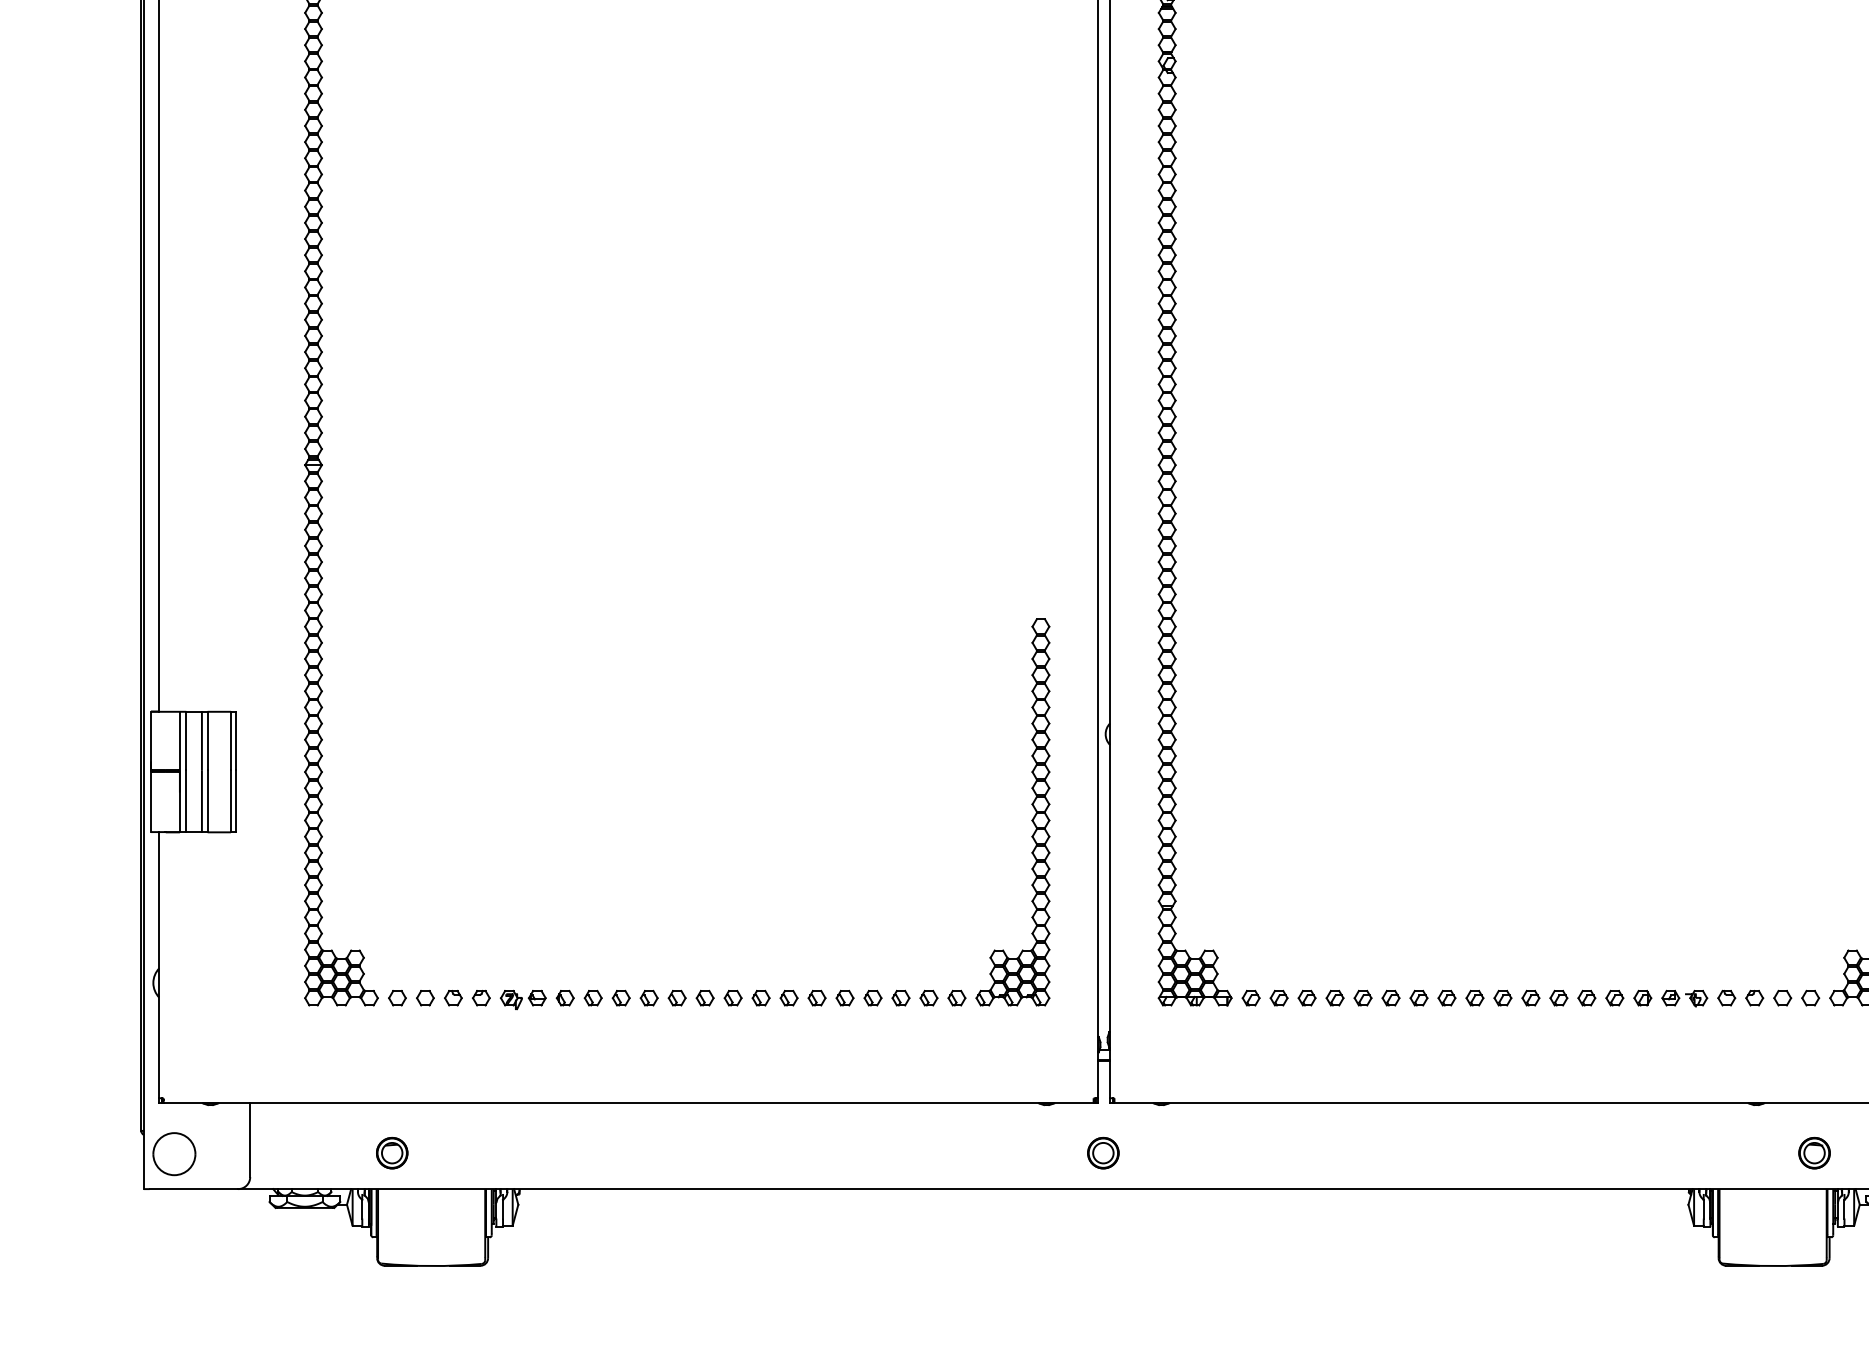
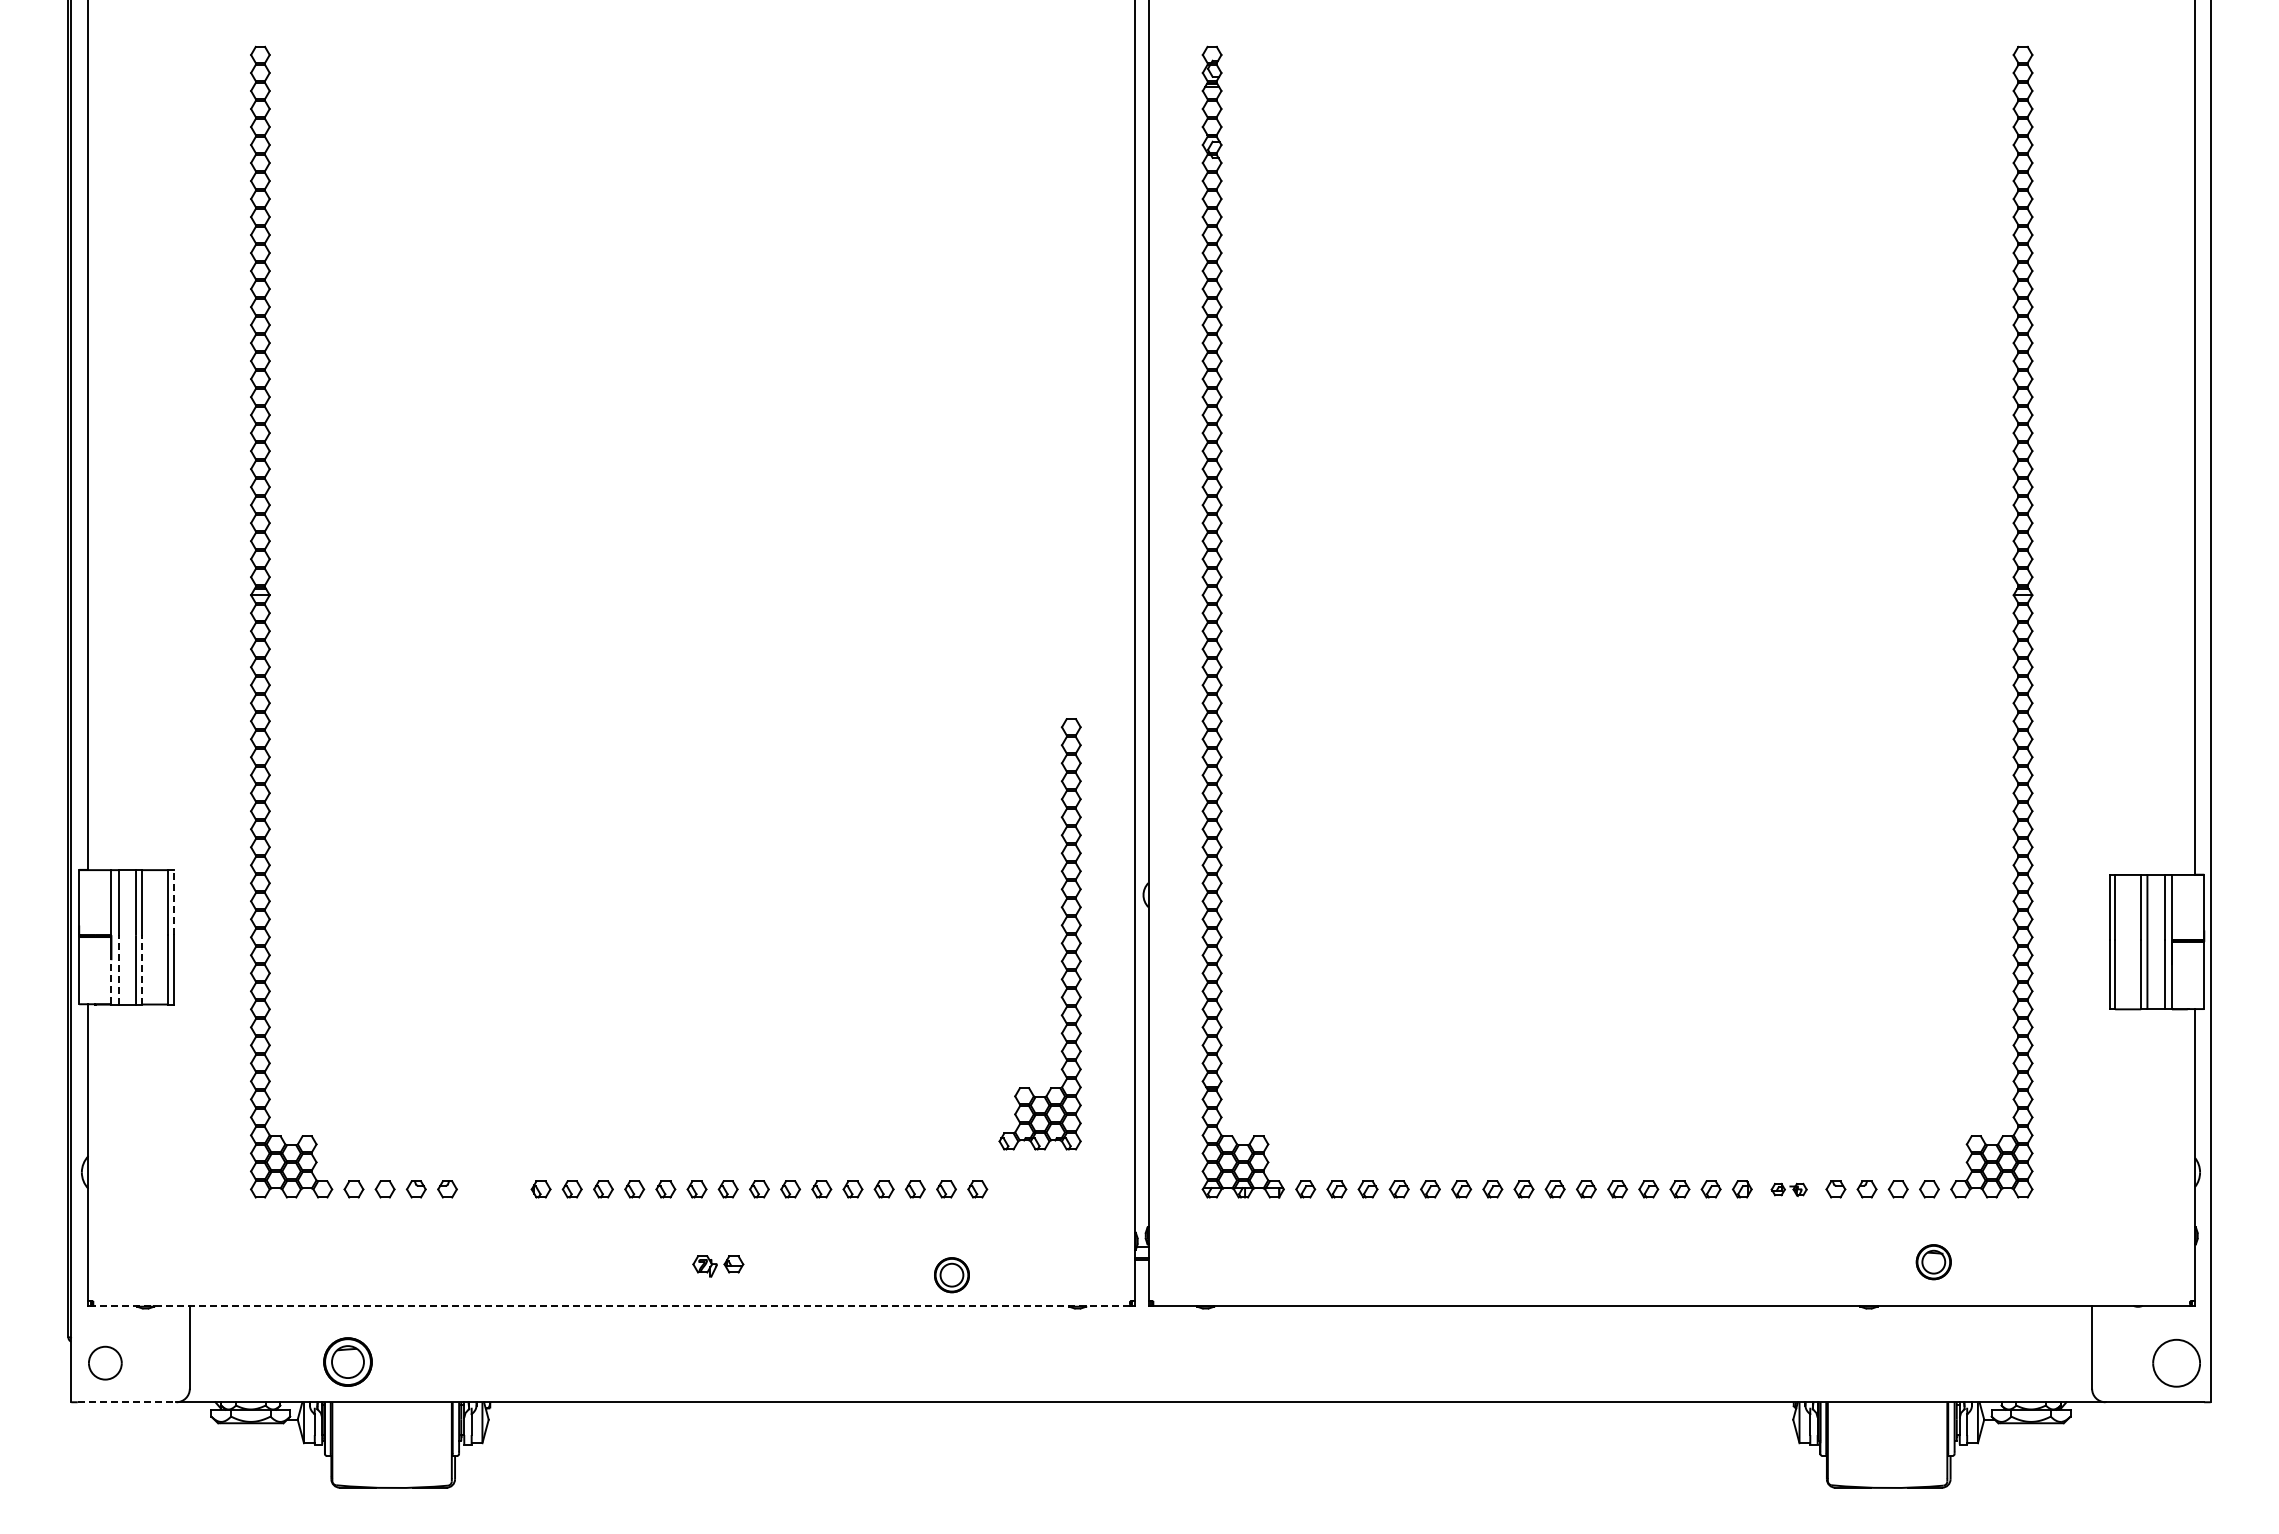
line: (235, 740) -> (173, 902), solid -> dashed
line: (186, 800) -> (118, 969), solid -> dashed
line: (207, 800) -> (142, 969), solid -> dashed
part: (1031, 804) -> (1060, 925), moved
line: (179, 810) -> (111, 980), solid -> dashed
part: (1685, 998) -> (1789, 1189), size x0.7
part: (523, 1000) -> (718, 1266), moved
line: (628, 1102) -> (611, 1305), solid -> dashed
part: (174, 1153) -> (105, 1362), size x0.7
part: (392, 1153) -> (348, 1362), size x1.4
part: (1102, 1153) -> (951, 1275), moved
part: (1814, 1153) -> (1933, 1262), moved
line: (194, 1189) -> (127, 1402), solid -> dashed

